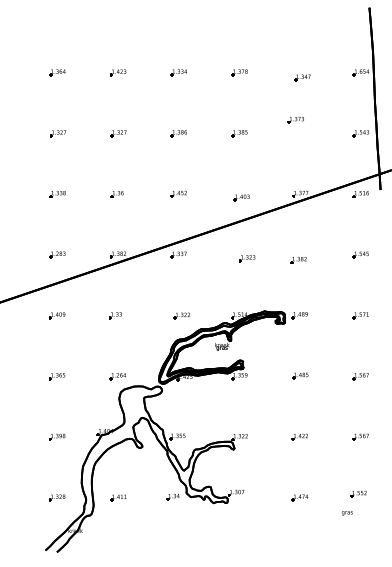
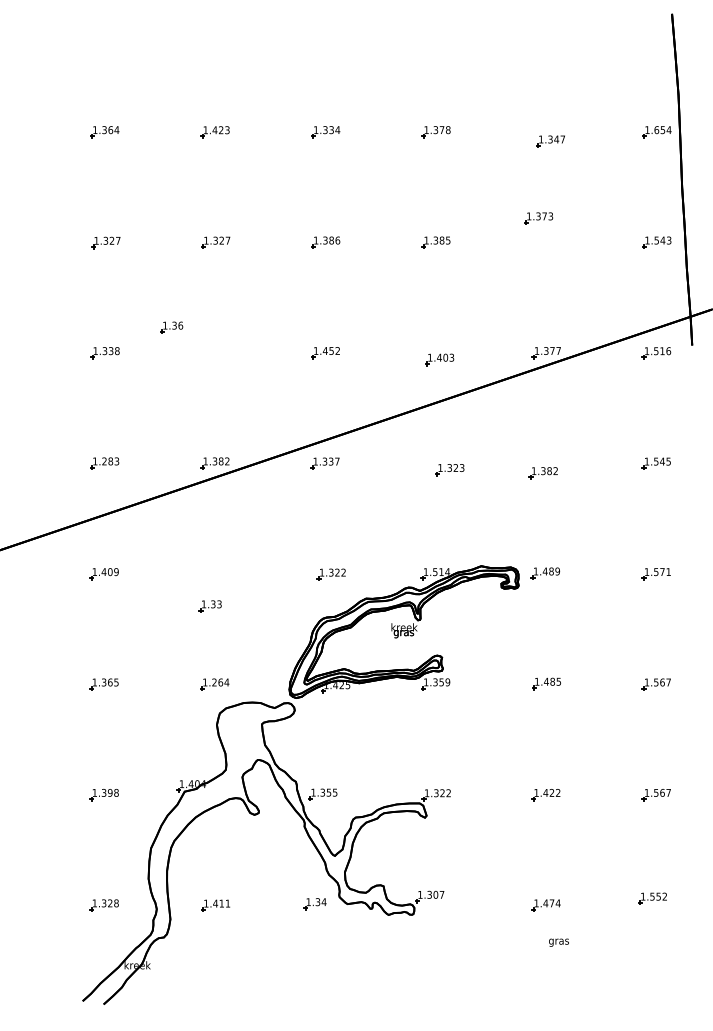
part: (116, 194) -> (170, 328), moved
part: (115, 315) -> (210, 606), moved
text: (346, 513) -> (557, 942), moved

